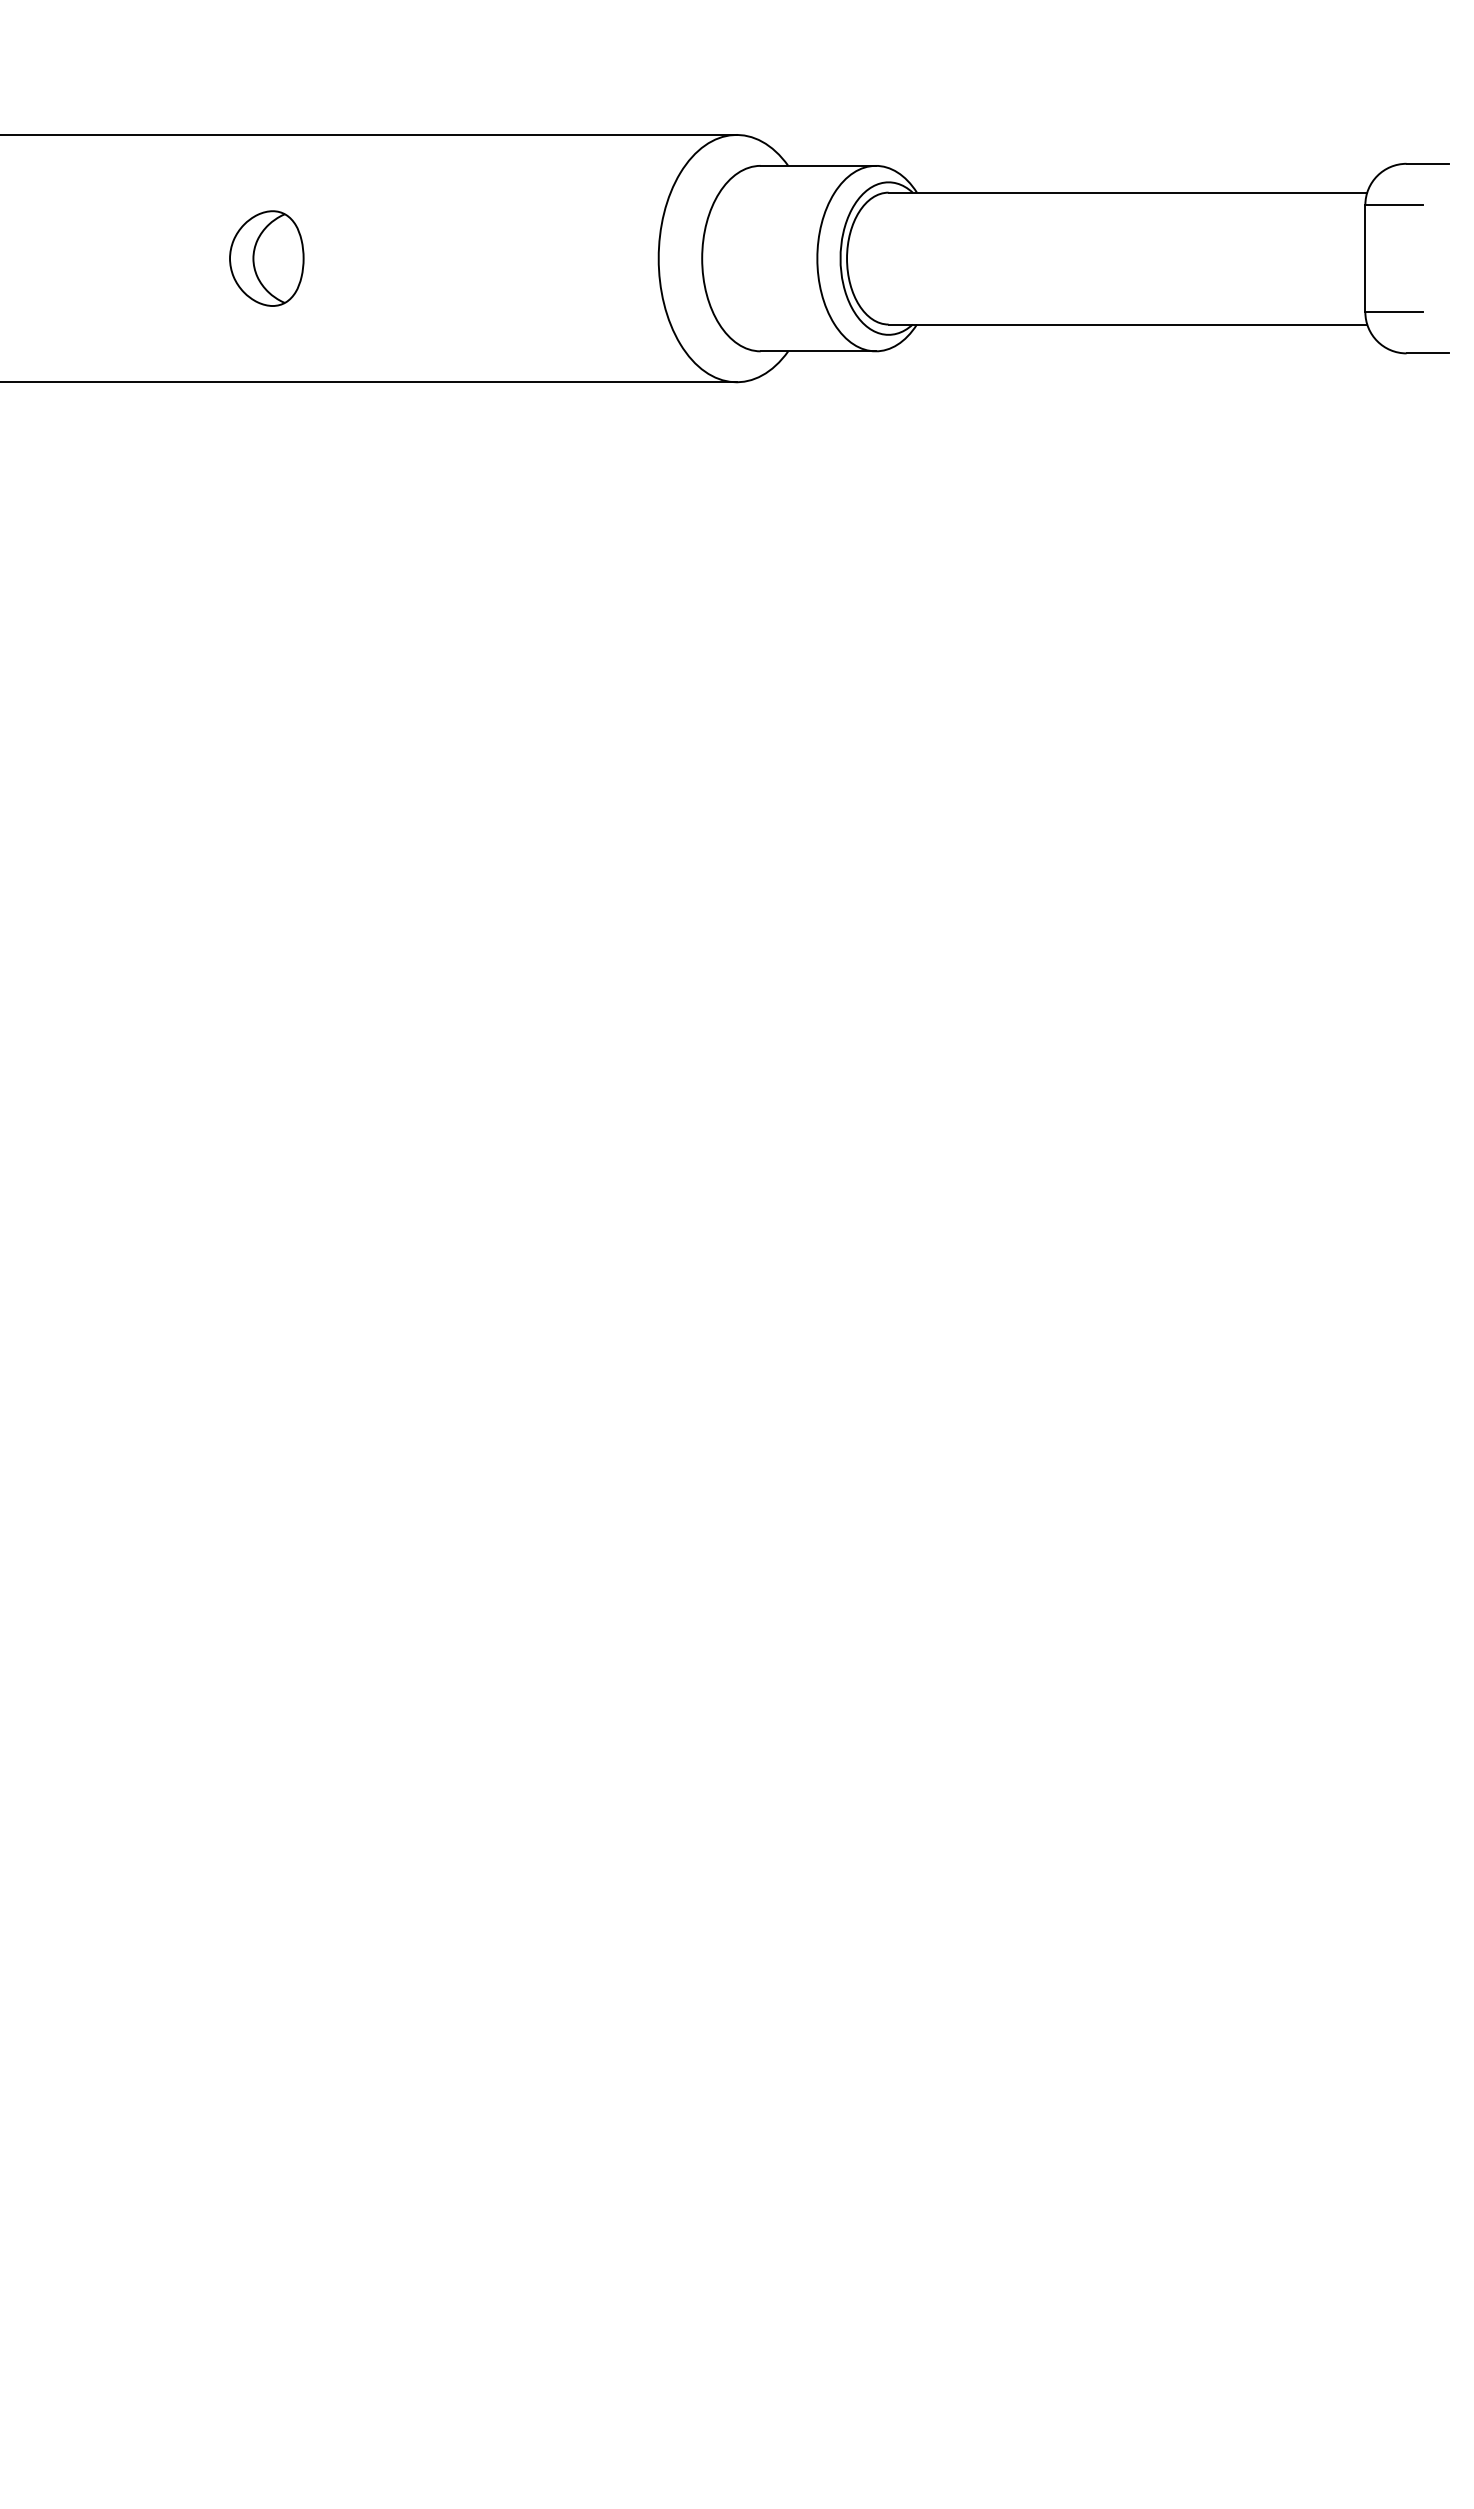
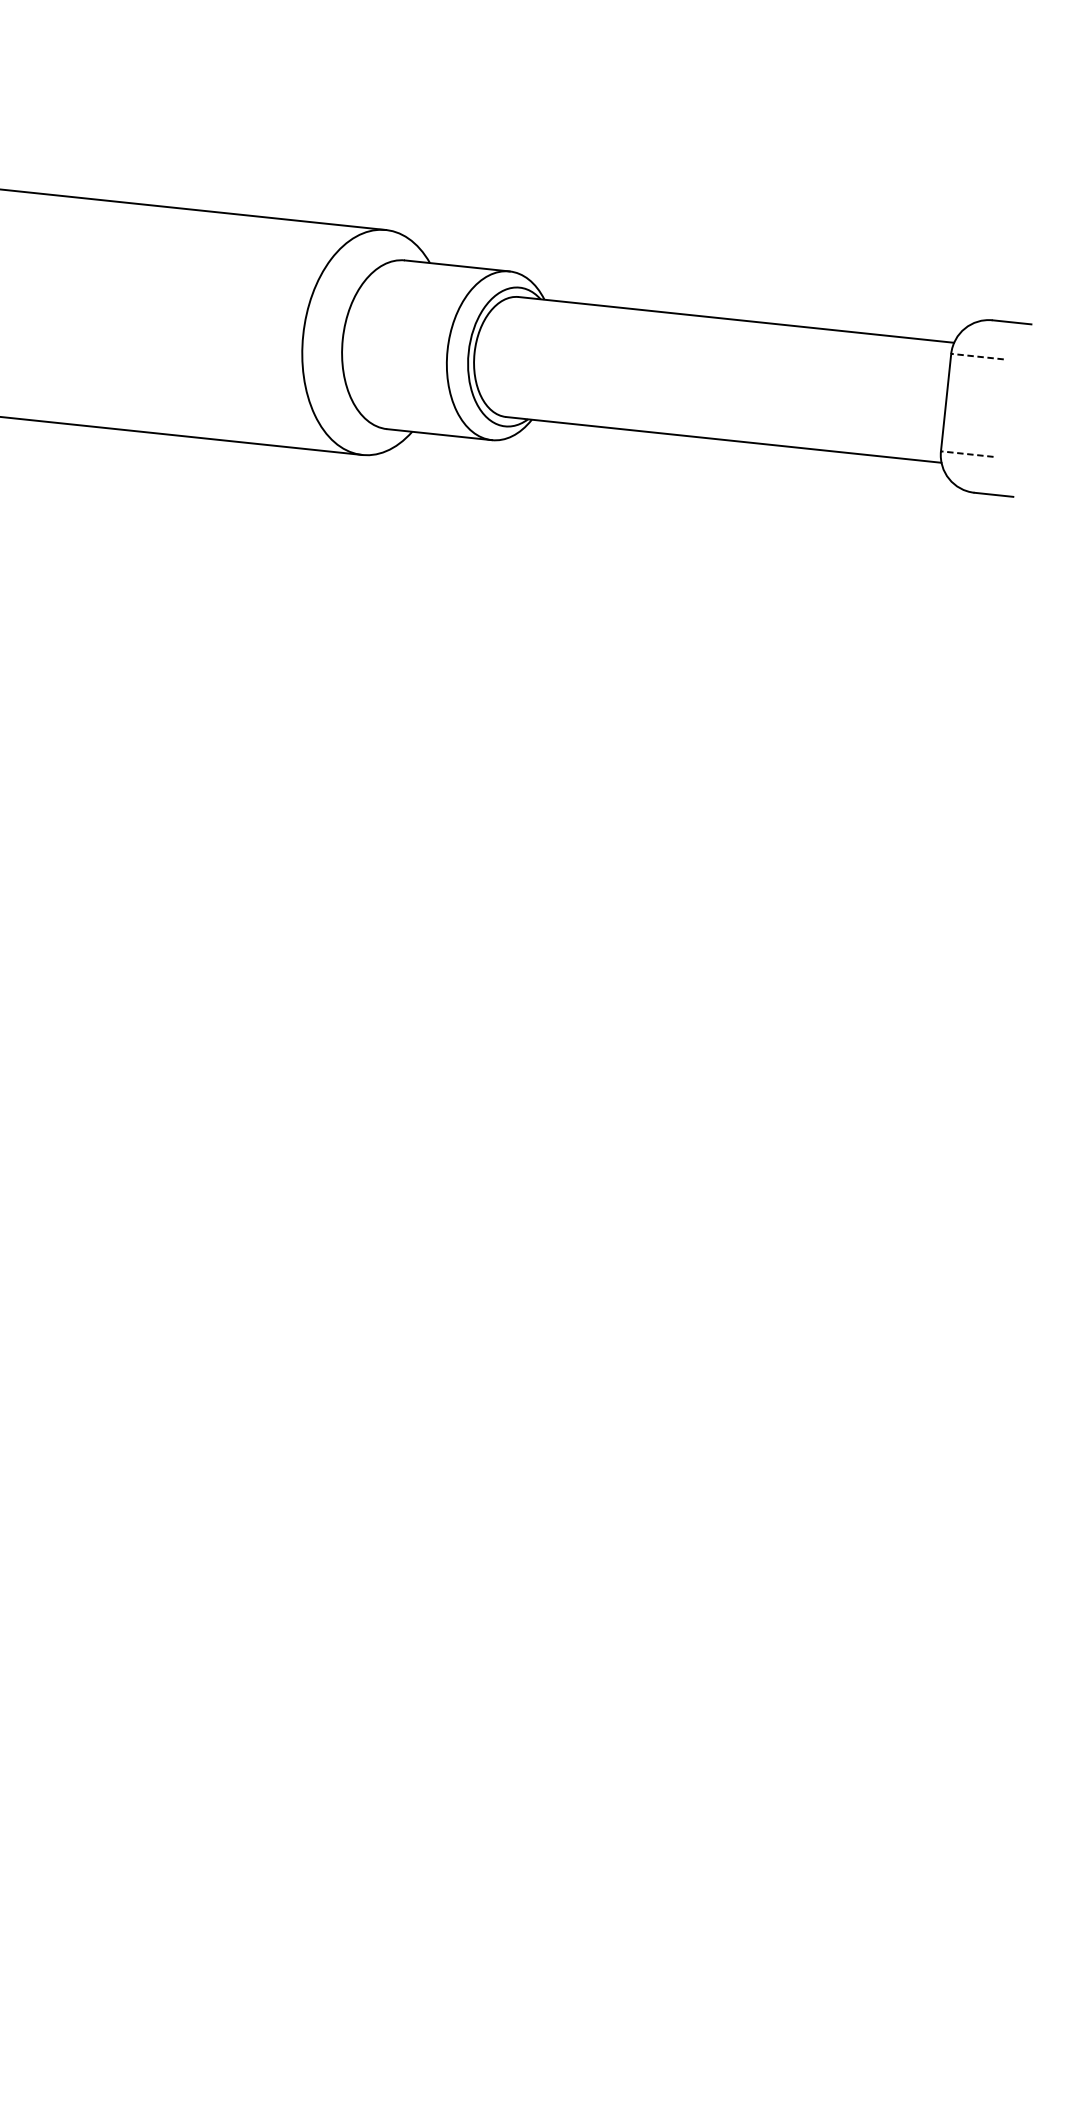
line: (1394, 205) -> (977, 357), solid -> dashed
line: (1394, 312) -> (967, 454), solid -> dashed

